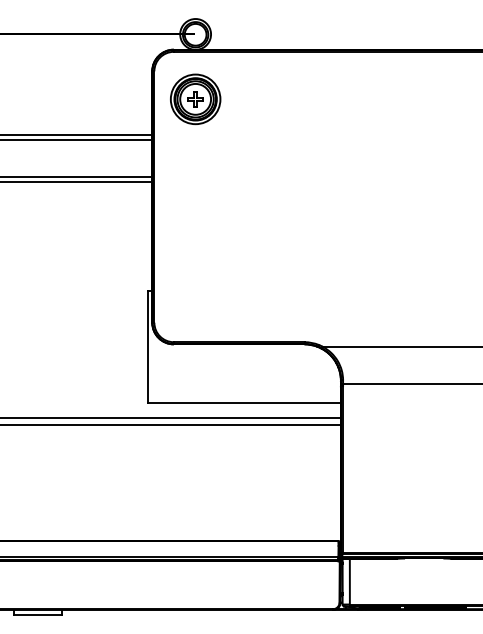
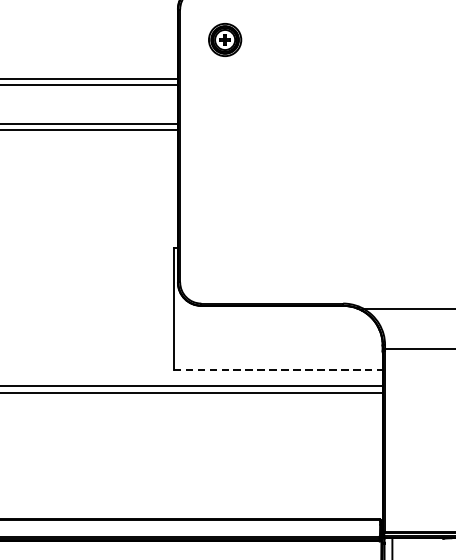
part: (195, 99) -> (224, 40), size x0.6
line: (245, 403) -> (279, 370), solid -> dashed

